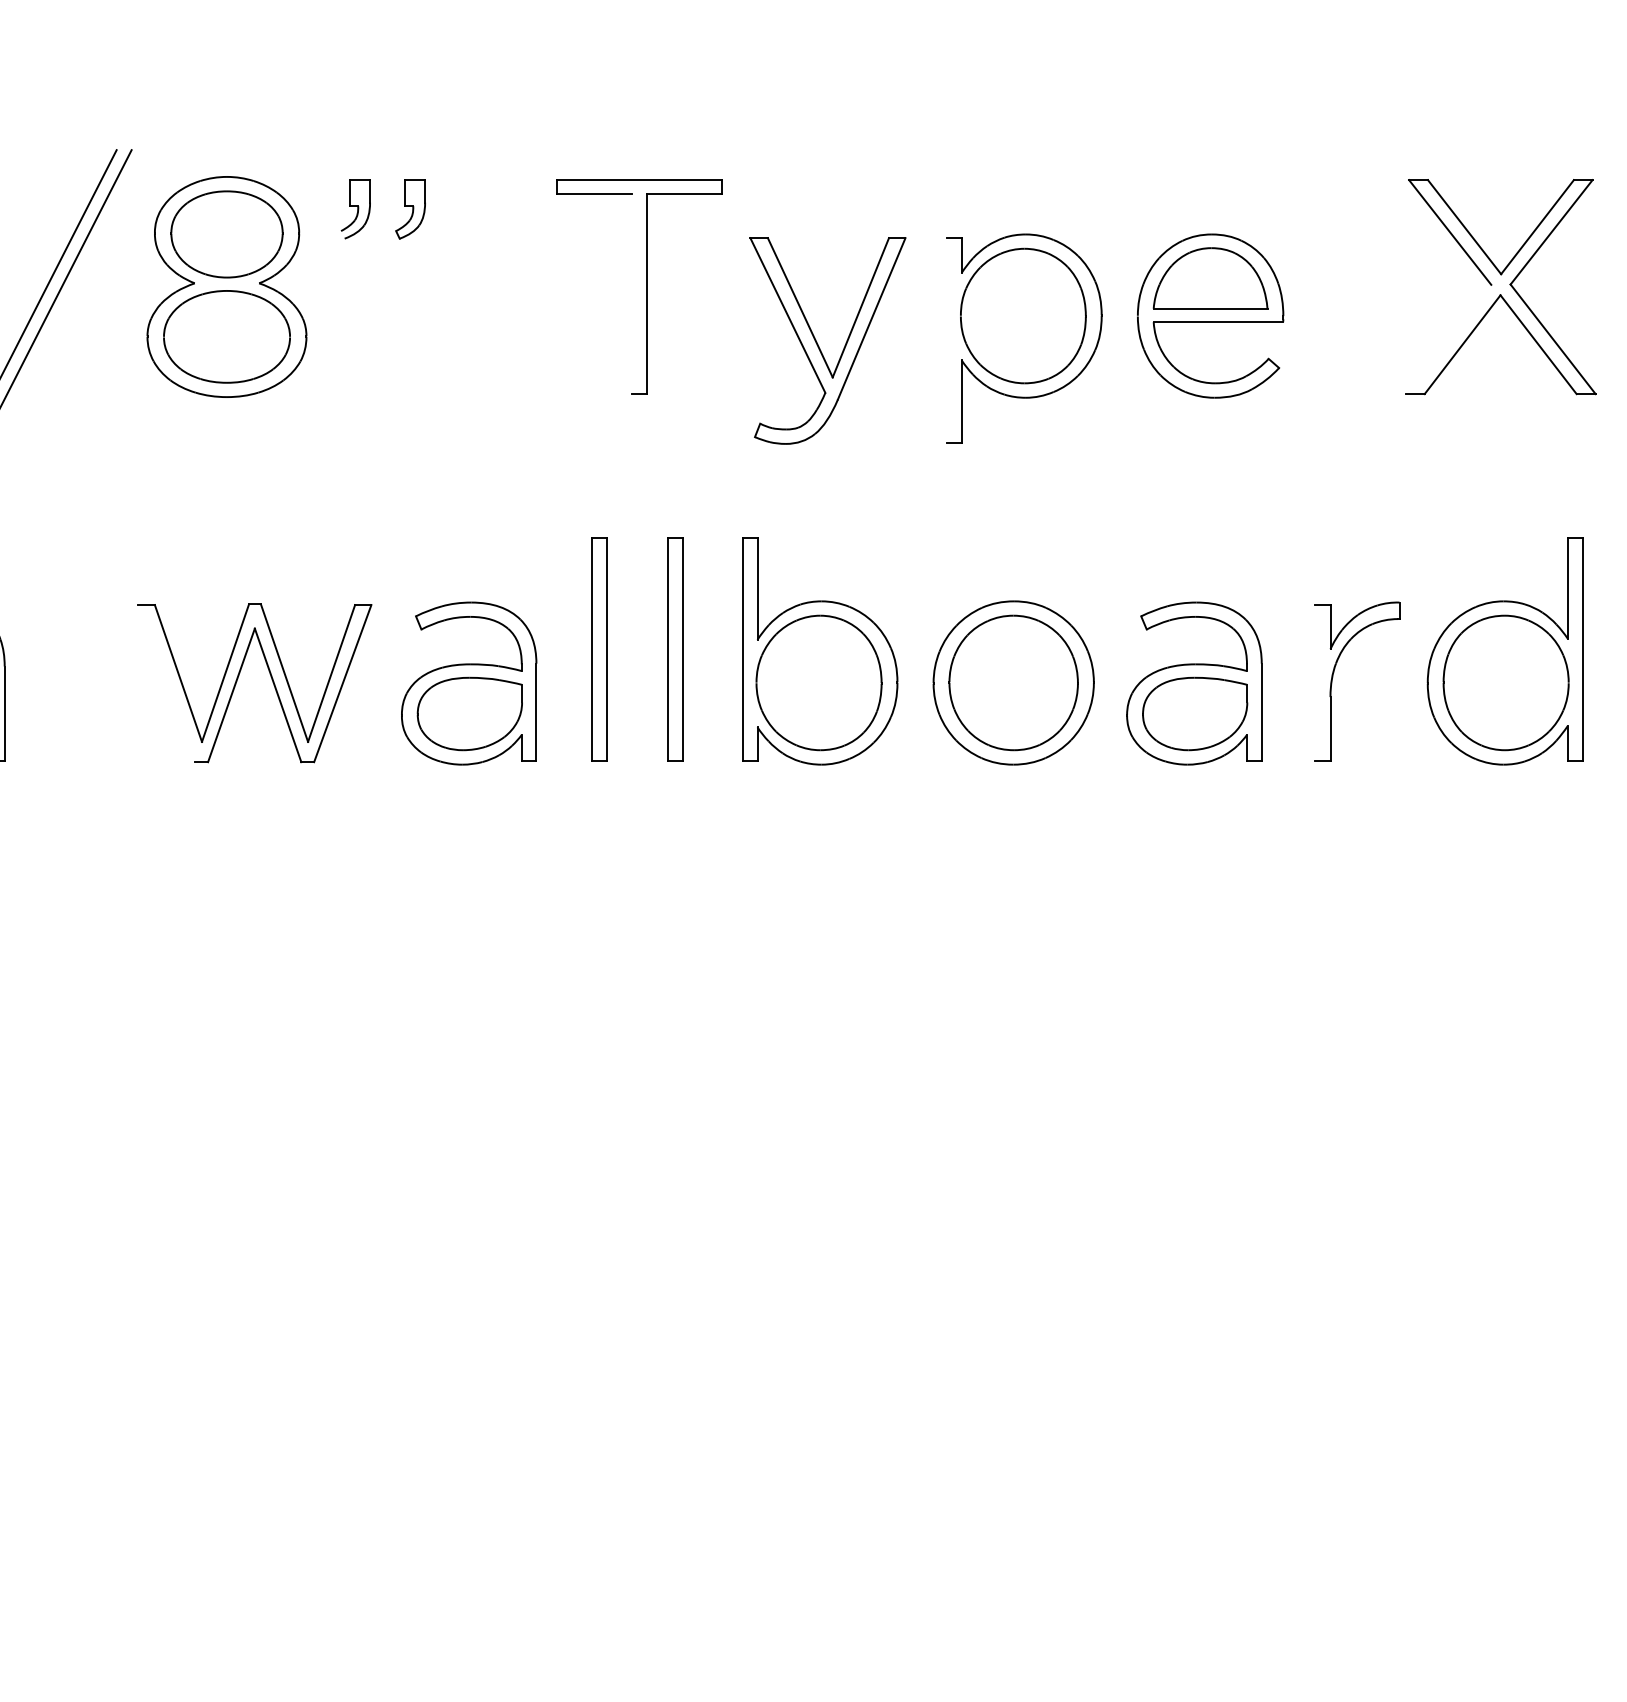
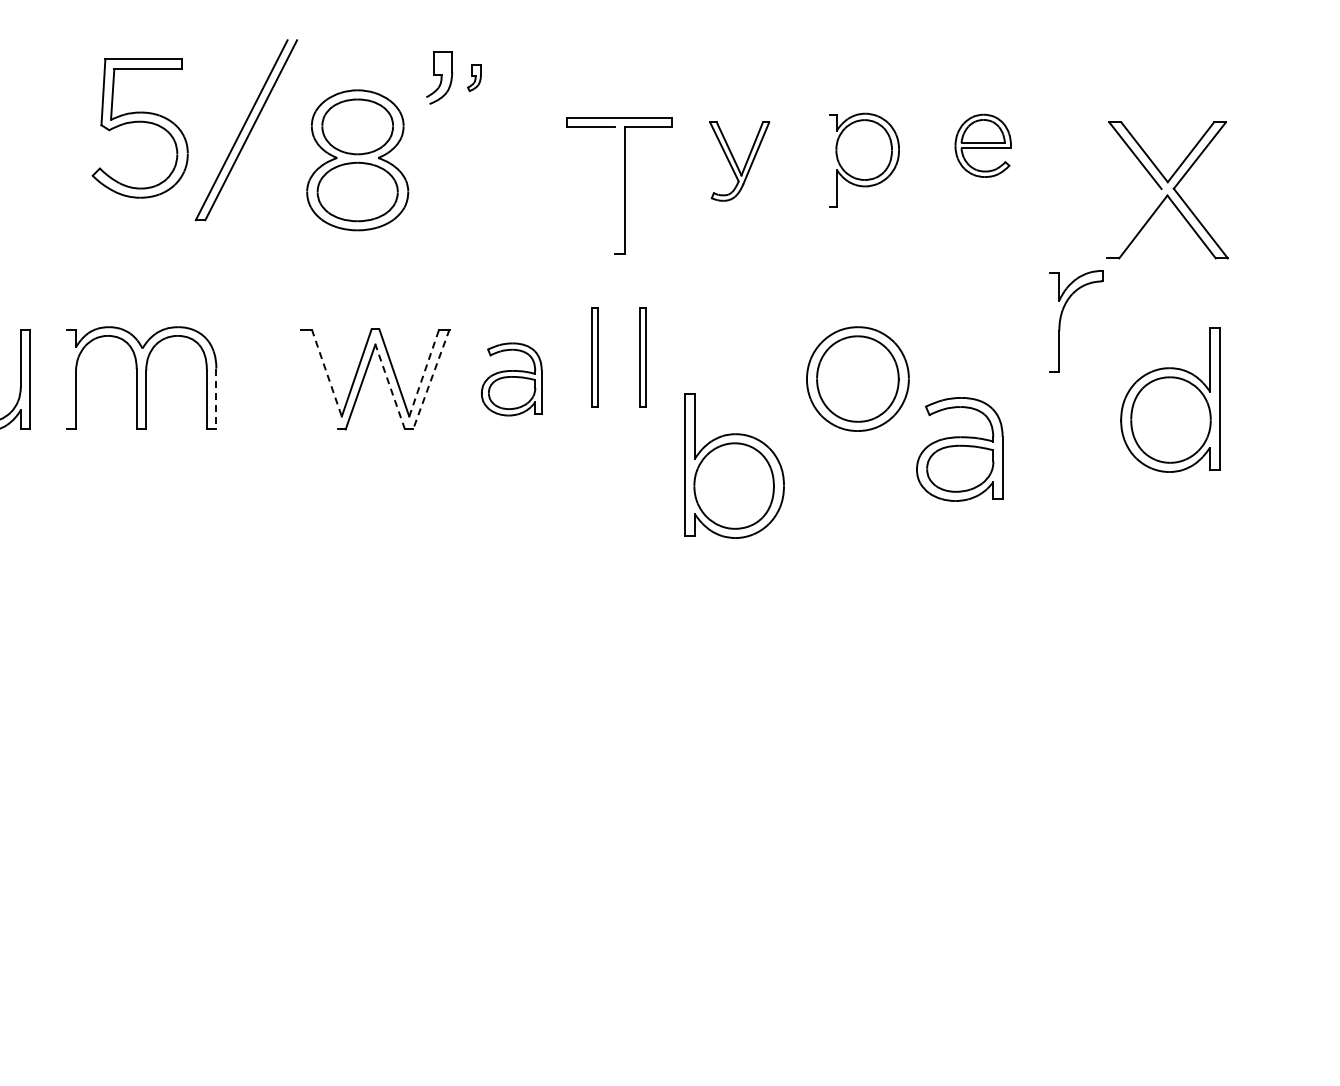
part: (355, 208) -> (439, 77), size x1.4
part: (410, 208) -> (474, 77), size x0.7
part: (638, 285) -> (619, 185), moved
part: (226, 287) -> (357, 160), moved
part: (1500, 287) -> (1167, 190), moved
part: (1211, 315) -> (983, 145), size x0.6
part: (1024, 337) -> (864, 159), size x0.7
part: (827, 340) -> (739, 161), size x0.6
part: (599, 649) -> (594, 357), size x0.7
part: (674, 649) -> (642, 357), size x0.7
part: (819, 650) -> (734, 465), moved
part: (1505, 650) -> (1170, 399), moved
line: (332, 672) -> (424, 372), solid -> dashed
line: (179, 674) -> (327, 373), solid -> dashed
part: (1333, 678) -> (1061, 319), moved
line: (343, 683) -> (431, 379), solid -> dashed
part: (468, 683) -> (511, 379), size x0.7
part: (1193, 683) -> (959, 449), moved
line: (278, 694) -> (390, 386), solid -> dashed
line: (4, 715) -> (216, 399), solid -> dashed

